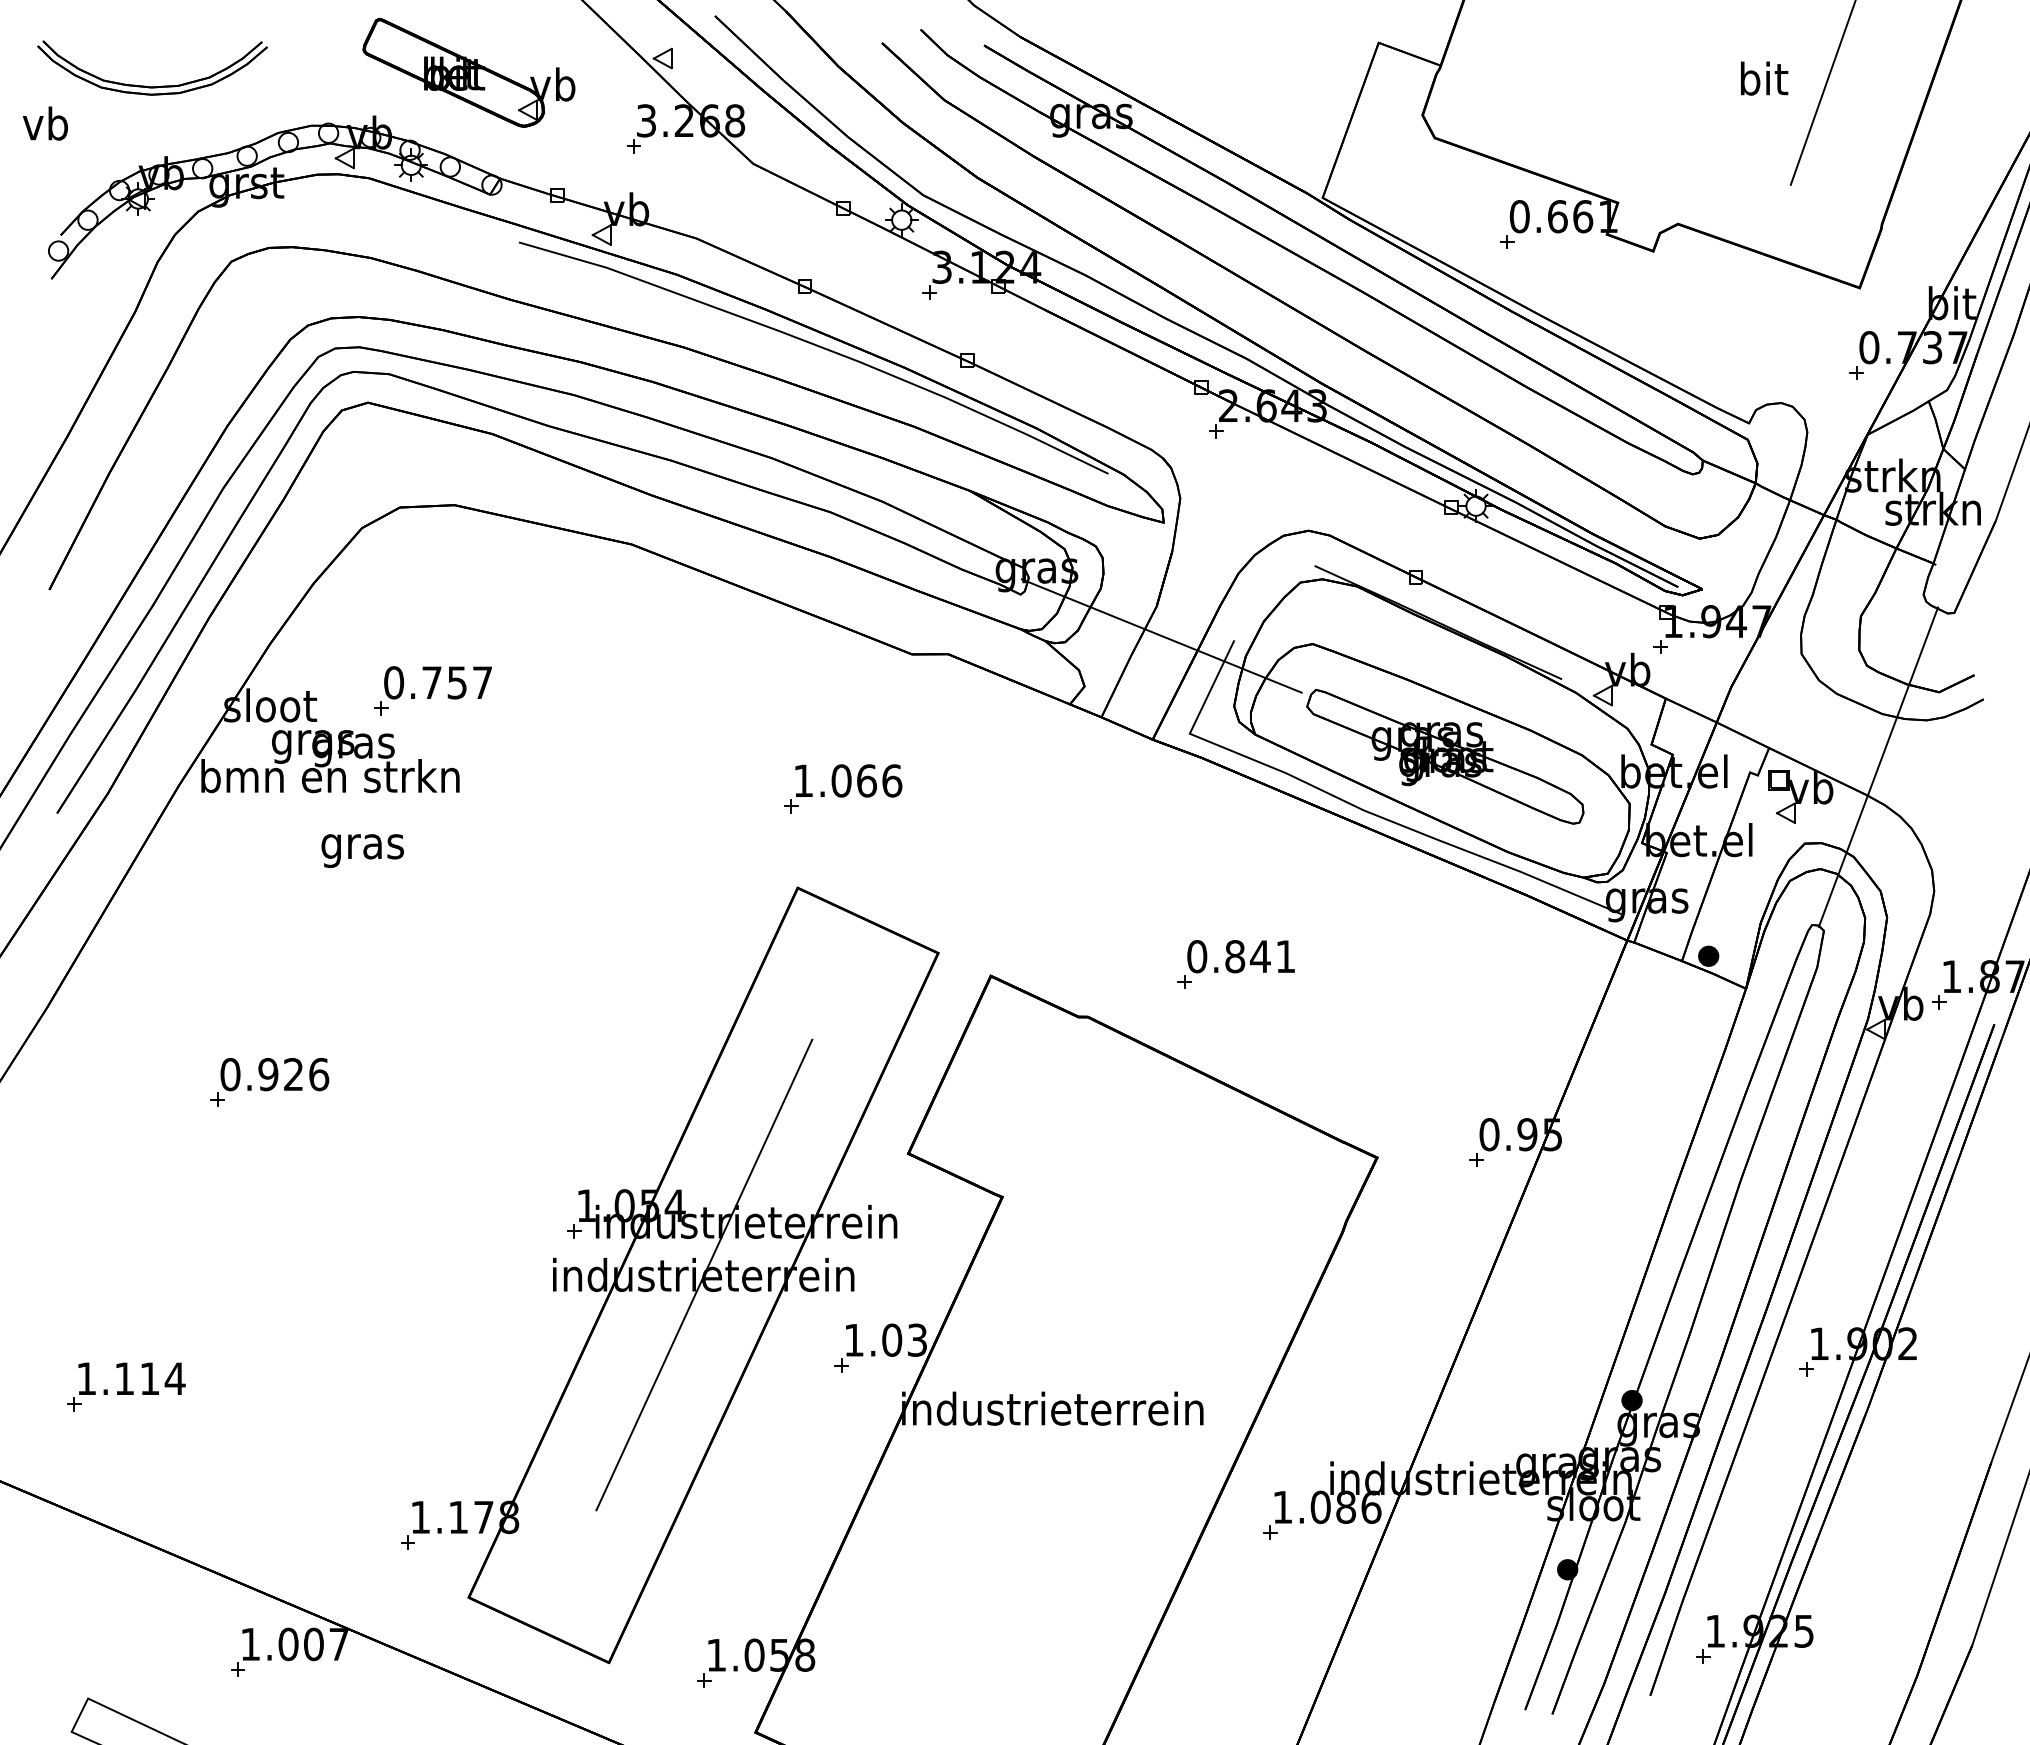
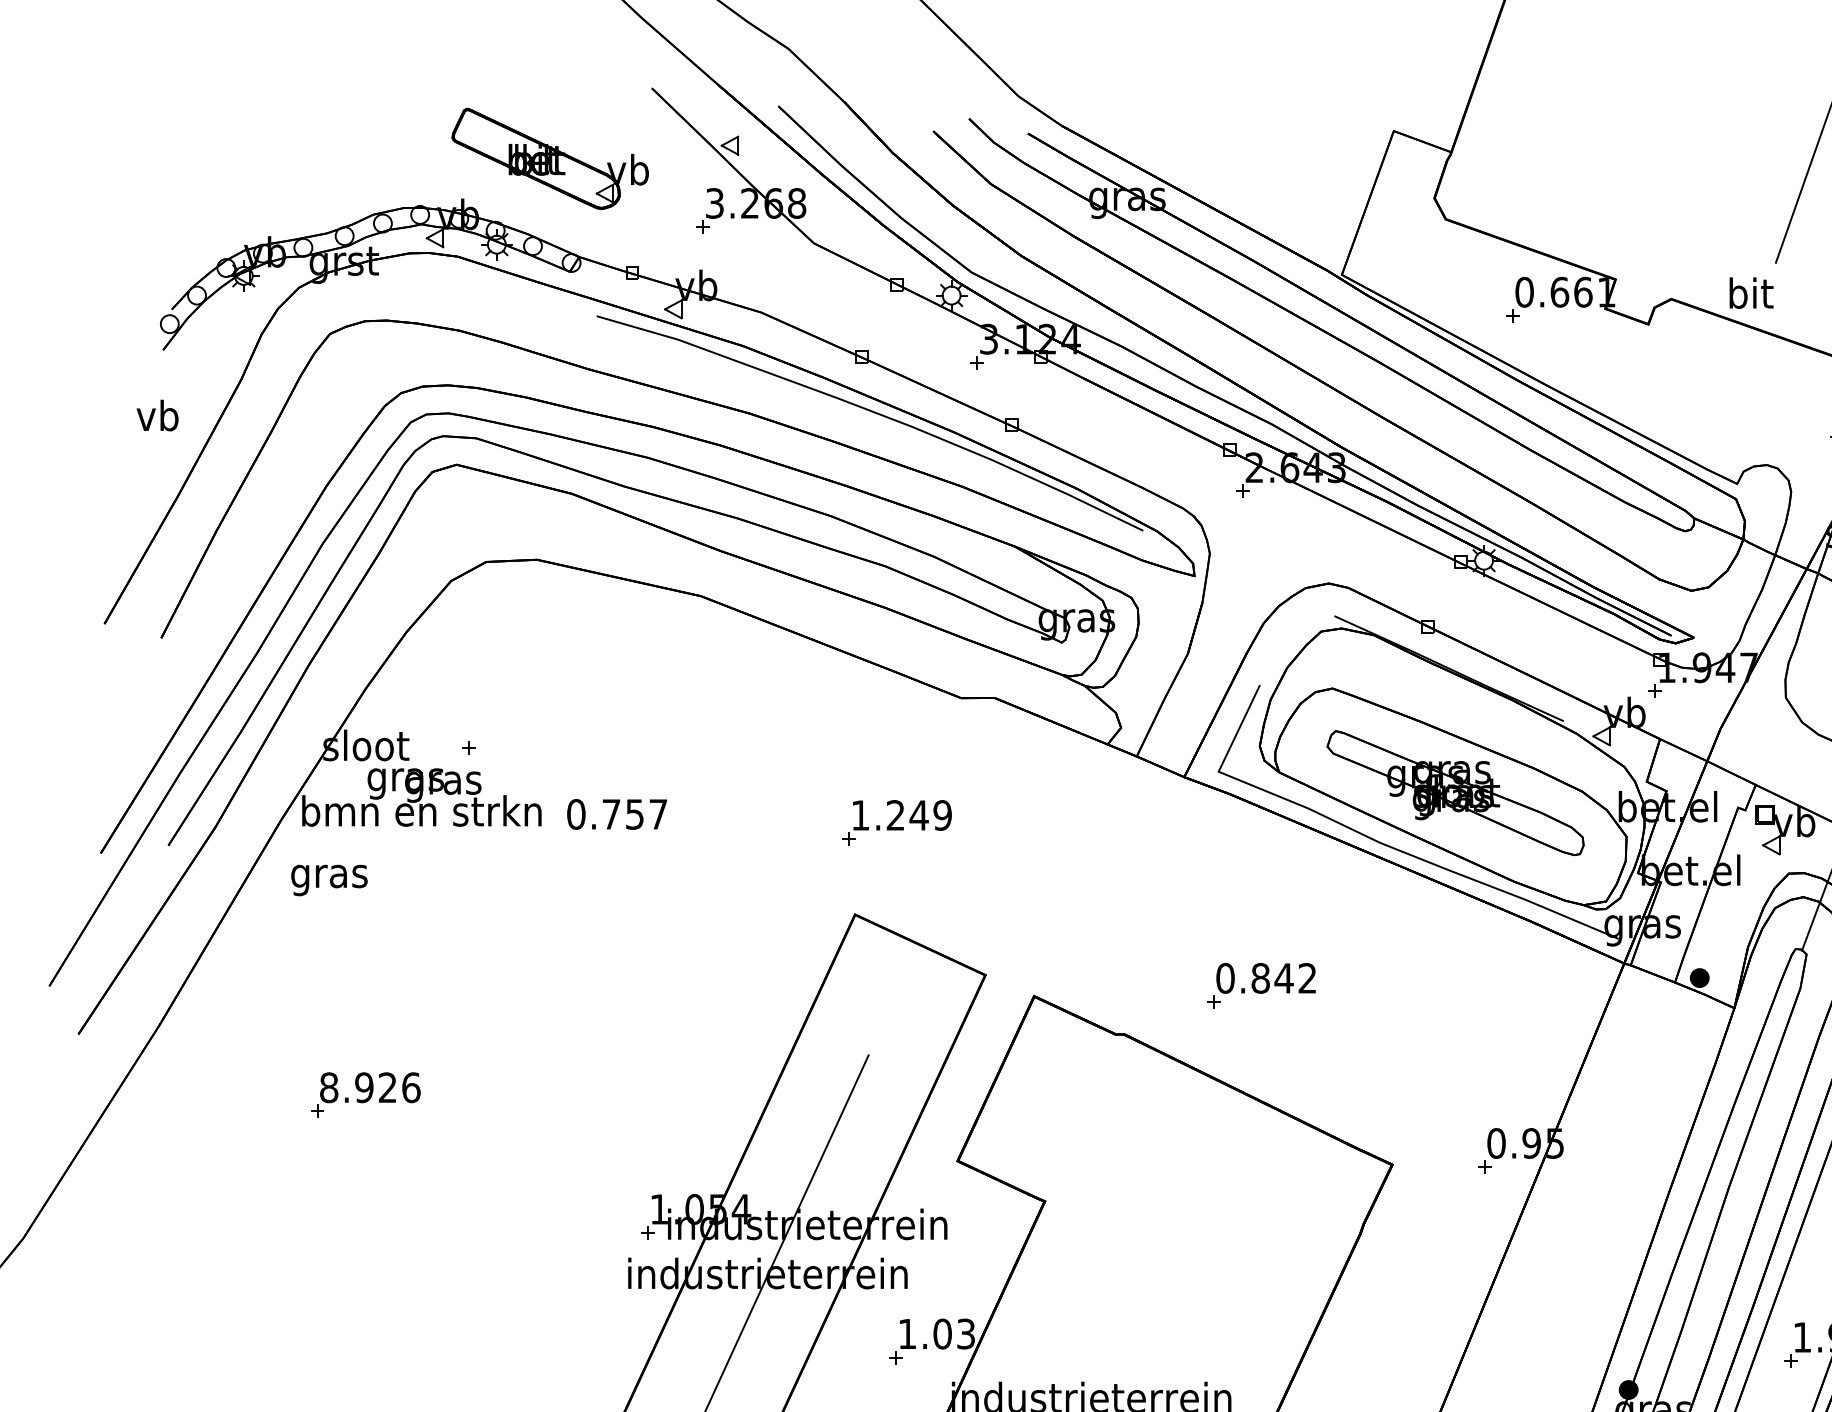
text: (1764, 78) -> (1751, 293), moved
part: (152, 86) -> (256, 171), removed
text: (44, 123) -> (156, 415), moved
line: (1161, 635) -> (1192, 680), removed
text: (437, 682) -> (616, 814), moved
text: (866, 780) -> (918, 815), 1.066 -> 1.249
text: (362, 850) -> (329, 879), moved
text: (1285, 956) -> (1307, 978), 0.841 -> 0.842
text: (230, 1074) -> (329, 1087), 0.926 -> 8.926
part: (126, 1386) -> (232, 1376), removed

